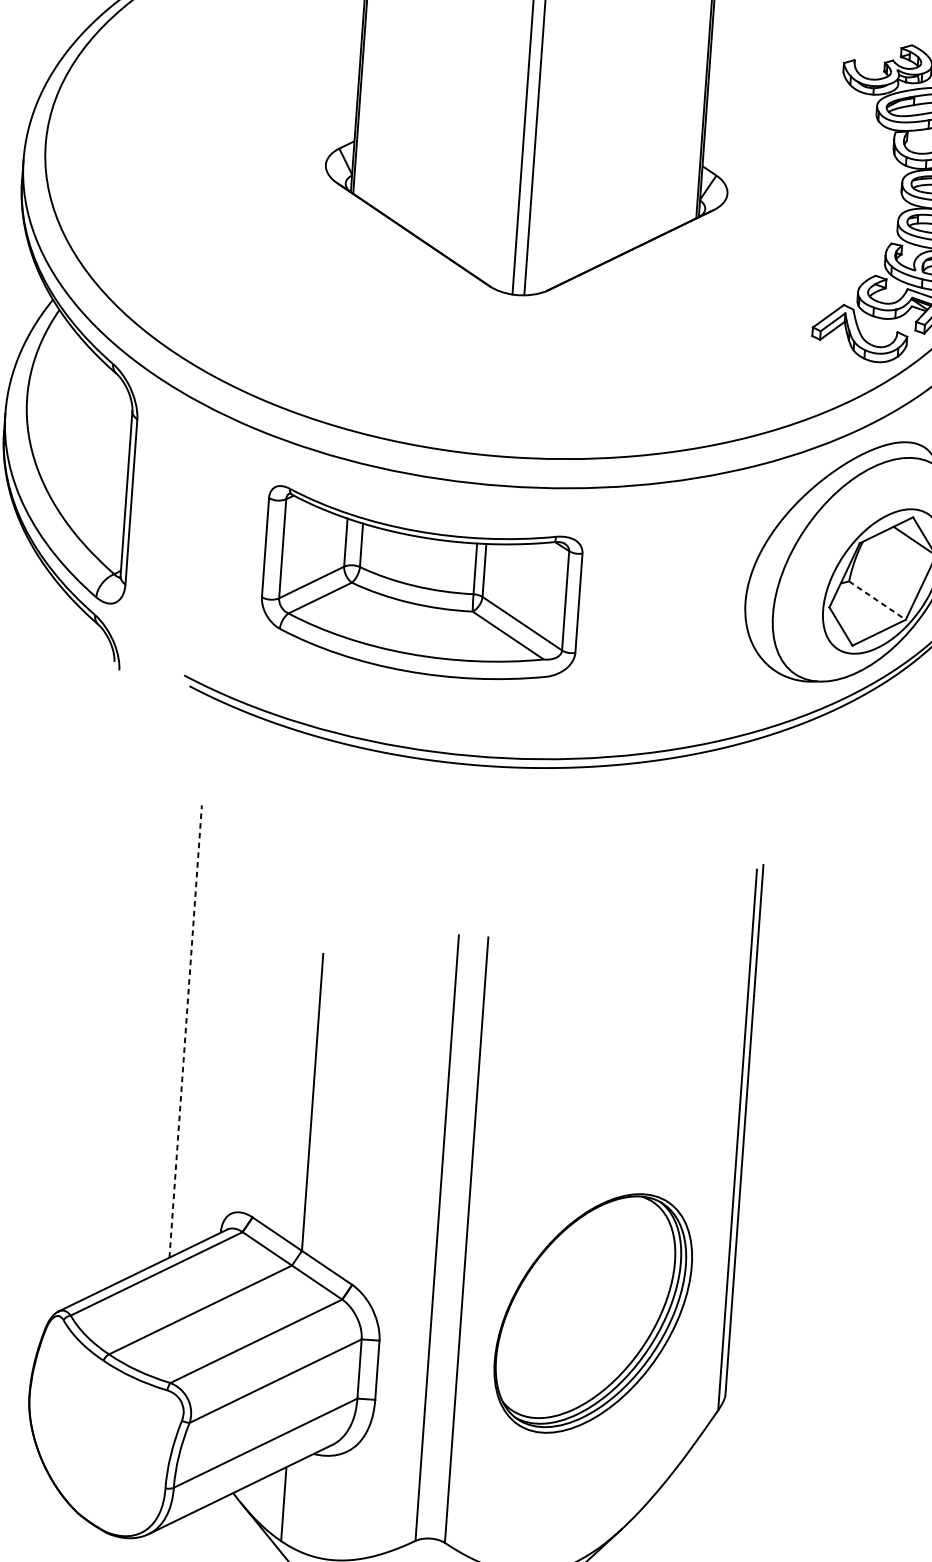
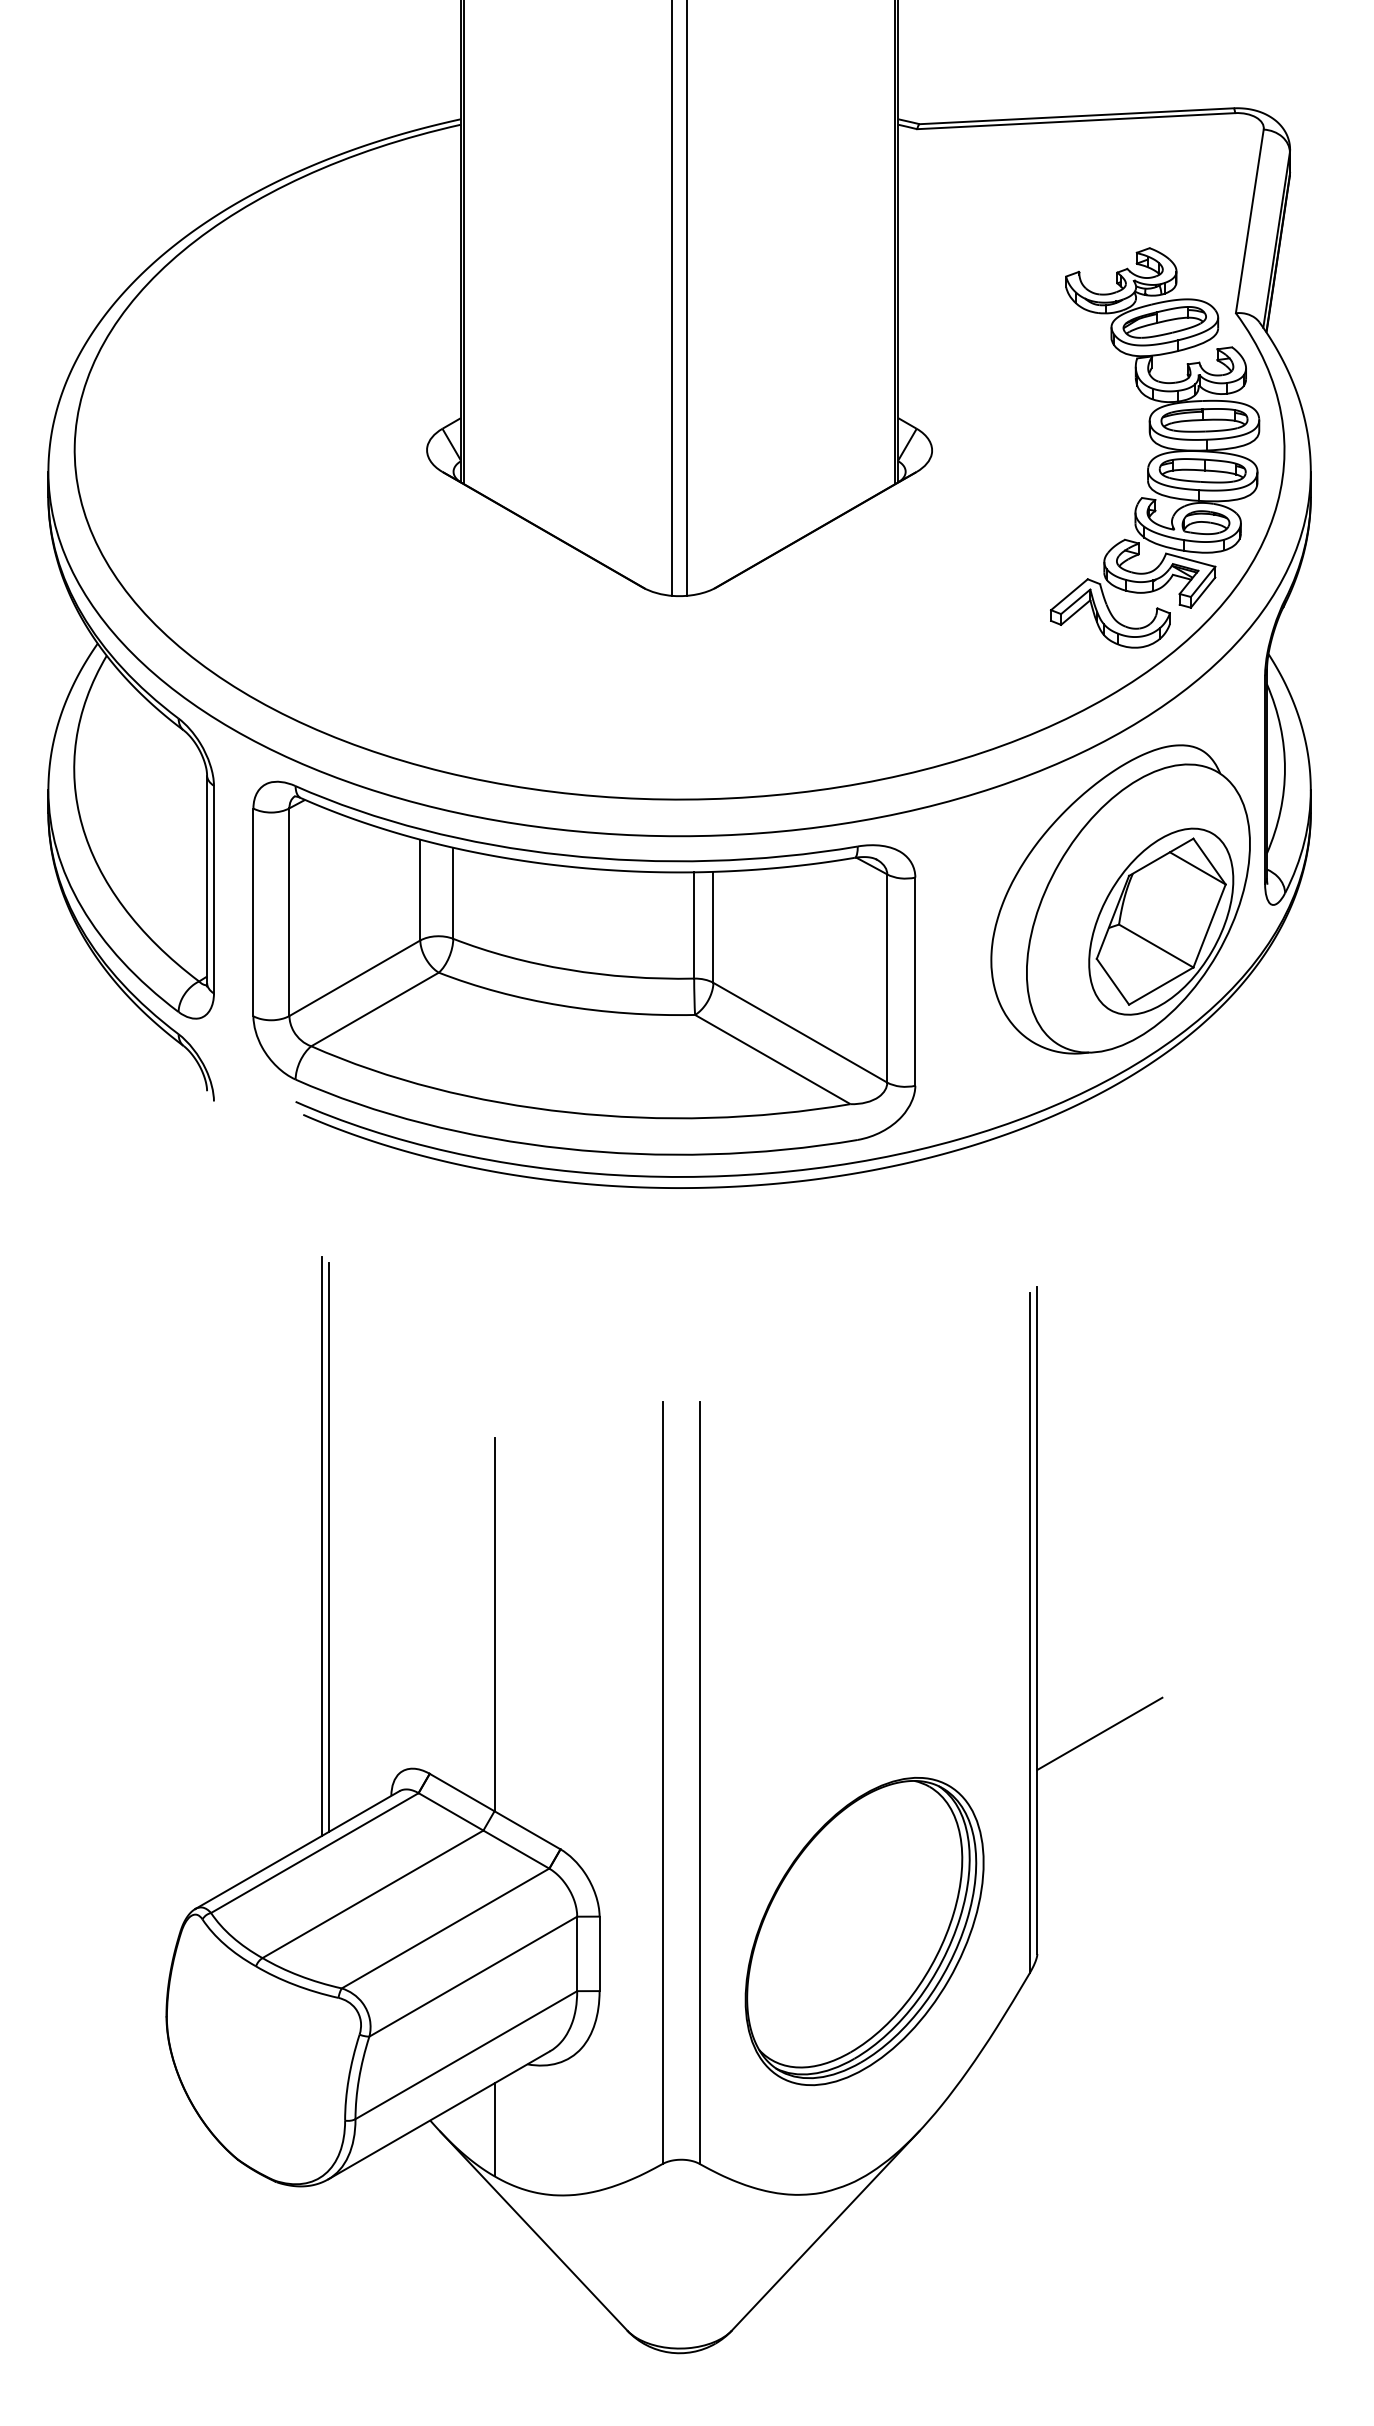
part: (421, 585) -> (584, 967), size x1.67
line: (877, 600) -> (1156, 946), dashed -> solid
line: (179, 1029) -> (321, 1545), added
line: (185, 1030) -> (329, 1546), dashed -> solid
line: (787, 1223) -> (1099, 1733), added
part: (593, 1313) -> (864, 1931), moved

